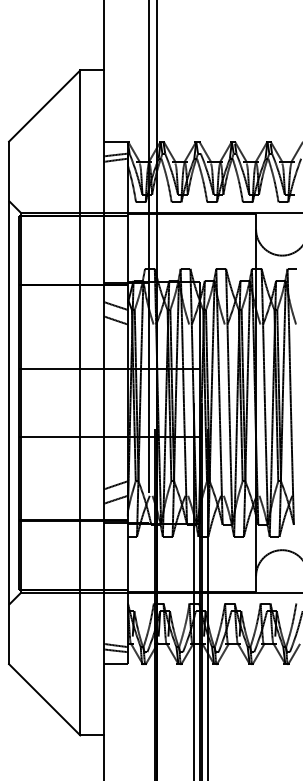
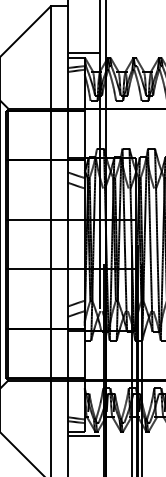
line: (126, 135) -> (83, 53), added
line: (126, 669) -> (83, 435), added

